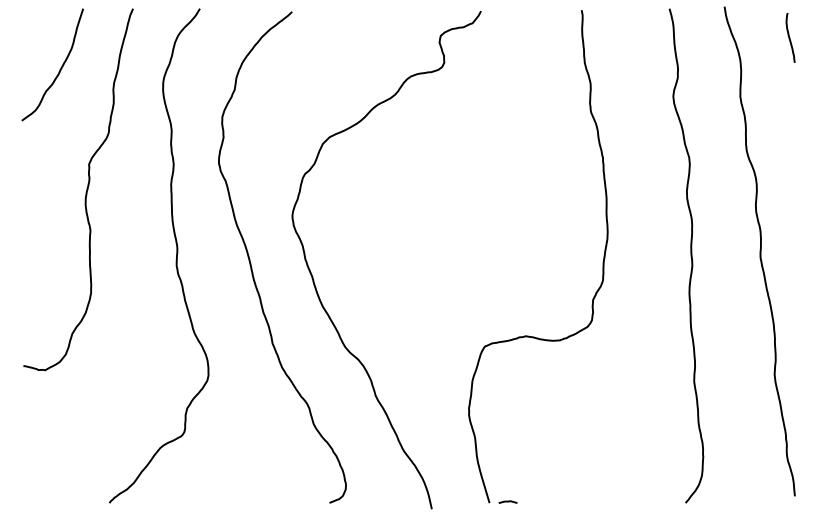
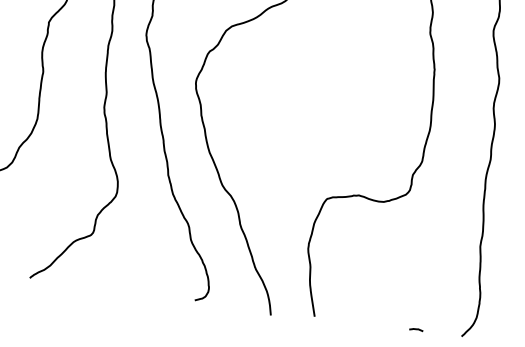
line: (507, 501) -> (415, 329), moved

